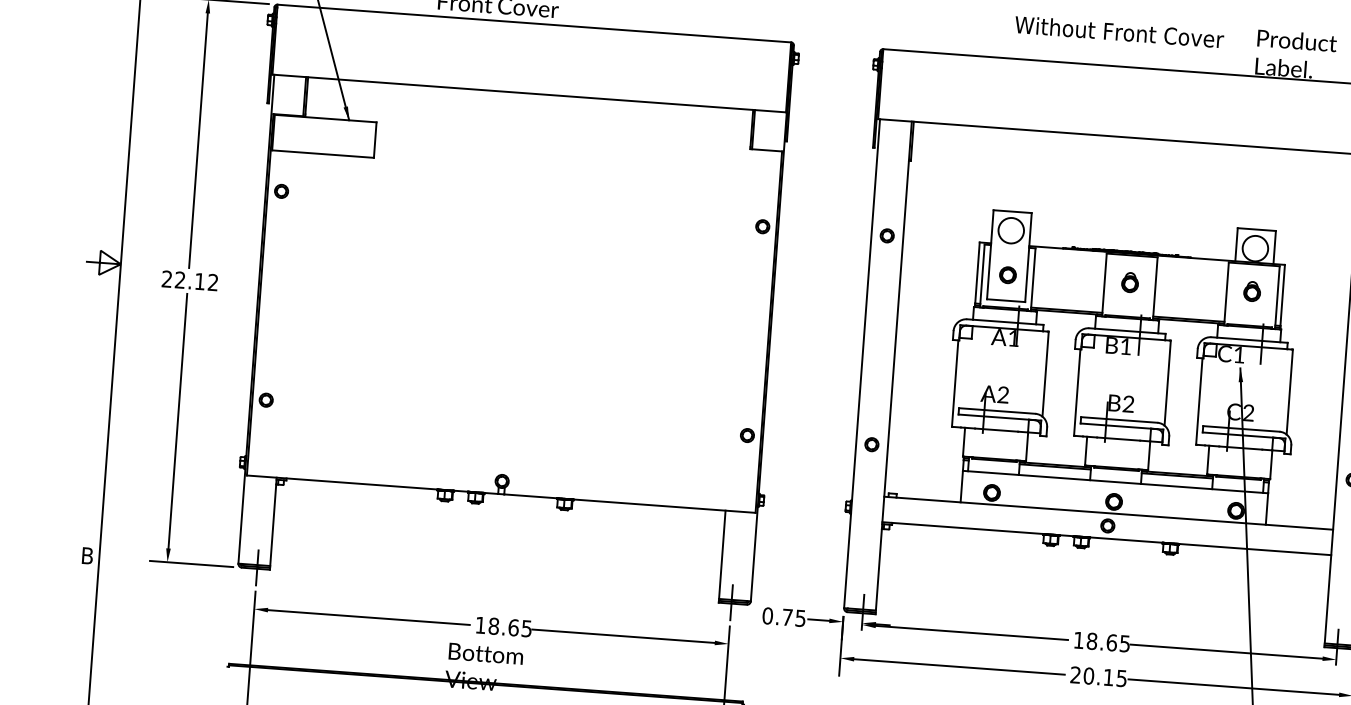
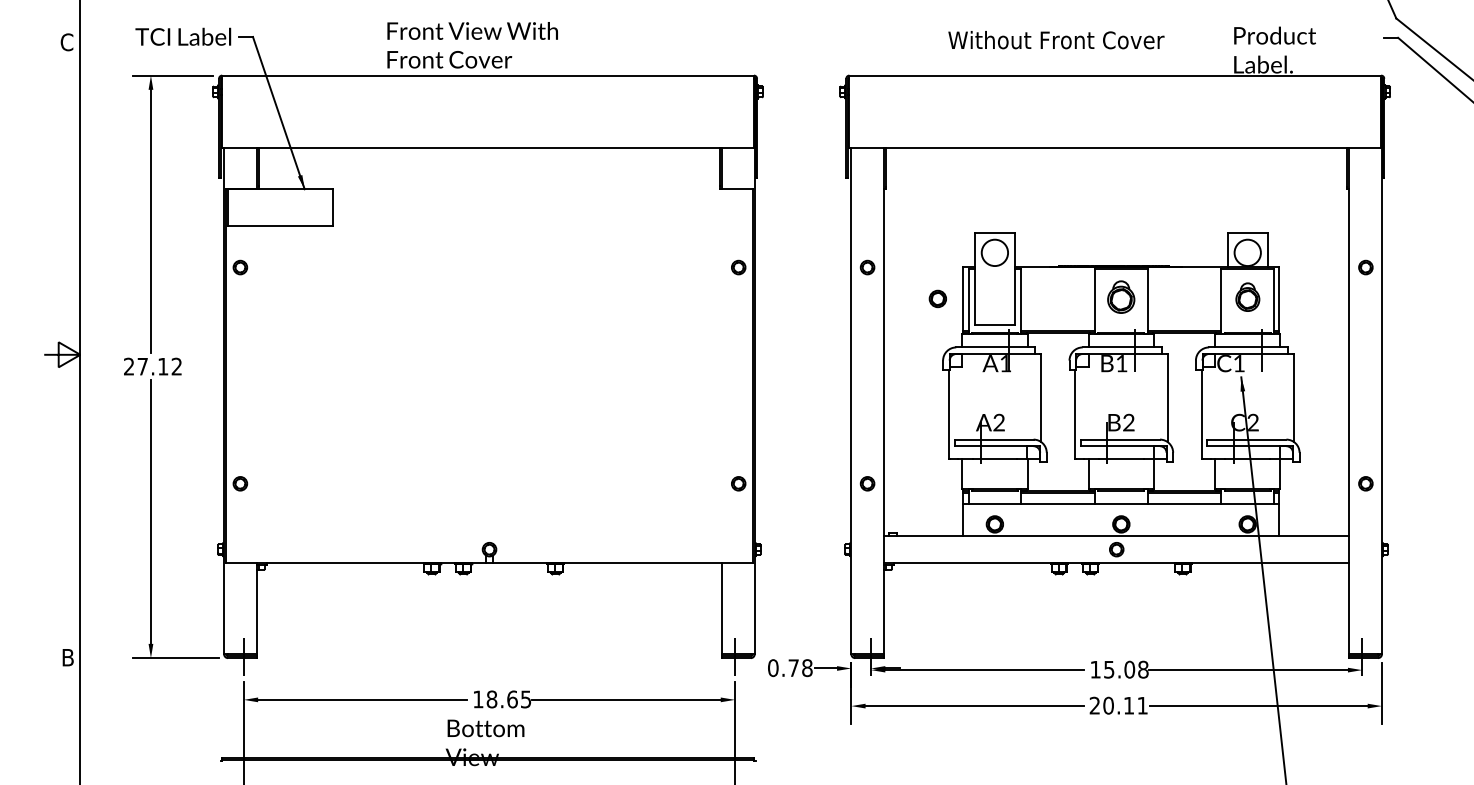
text: (1119, 32) -> (1056, 40), moved
part: (1007, 274) -> (937, 298), moved
text: (180, 279) -> (142, 366), 22.12 -> 27.12
part: (1130, 282) -> (1121, 297), size x1.6
part: (1252, 291) -> (1247, 297), size x1.4
text: (800, 618) -> (807, 668), 0.75 -> 0.78
text: (1108, 642) -> (1126, 669), 18.65 -> 15.08
text: (1121, 678) -> (1142, 705), 20.15 -> 20.11

